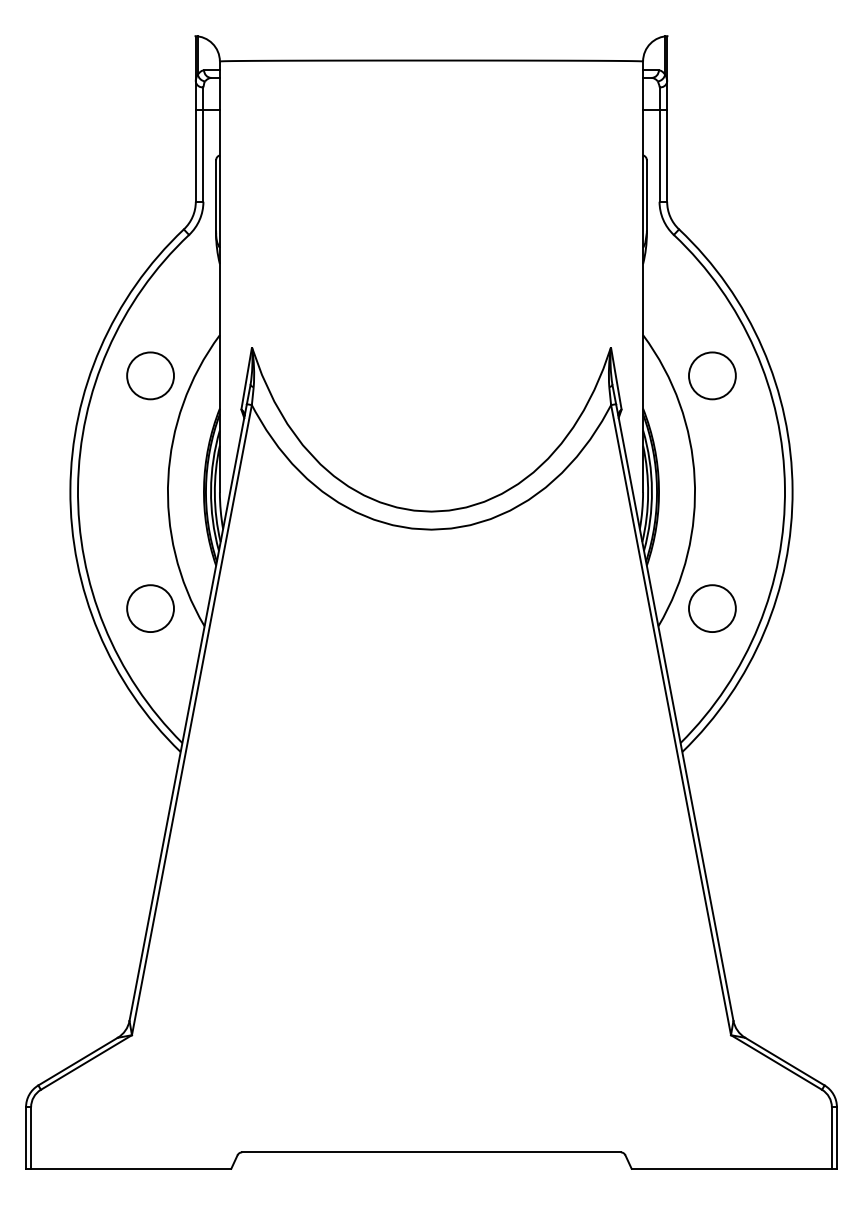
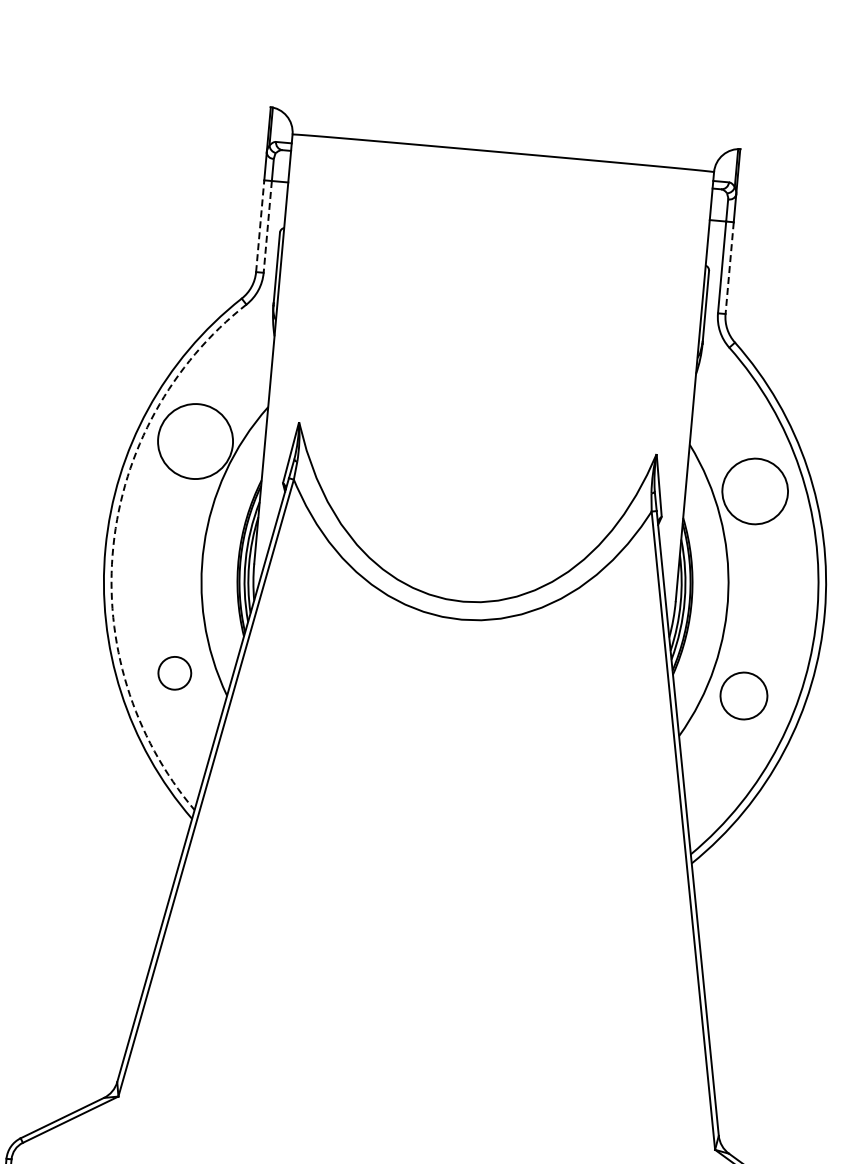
line: (195, 155) -> (259, 226), solid -> dashed
line: (203, 156) -> (267, 227), solid -> dashed
line: (667, 156) -> (729, 268), solid -> dashed
circle: (150, 375) -> (195, 441), size x1.6
circle: (711, 375) -> (754, 491), size x1.4
arc: (78, 487) -> (113, 546), solid -> dashed
circle: (150, 608) -> (174, 673), size x0.7
circle: (712, 608) -> (744, 695), moved

